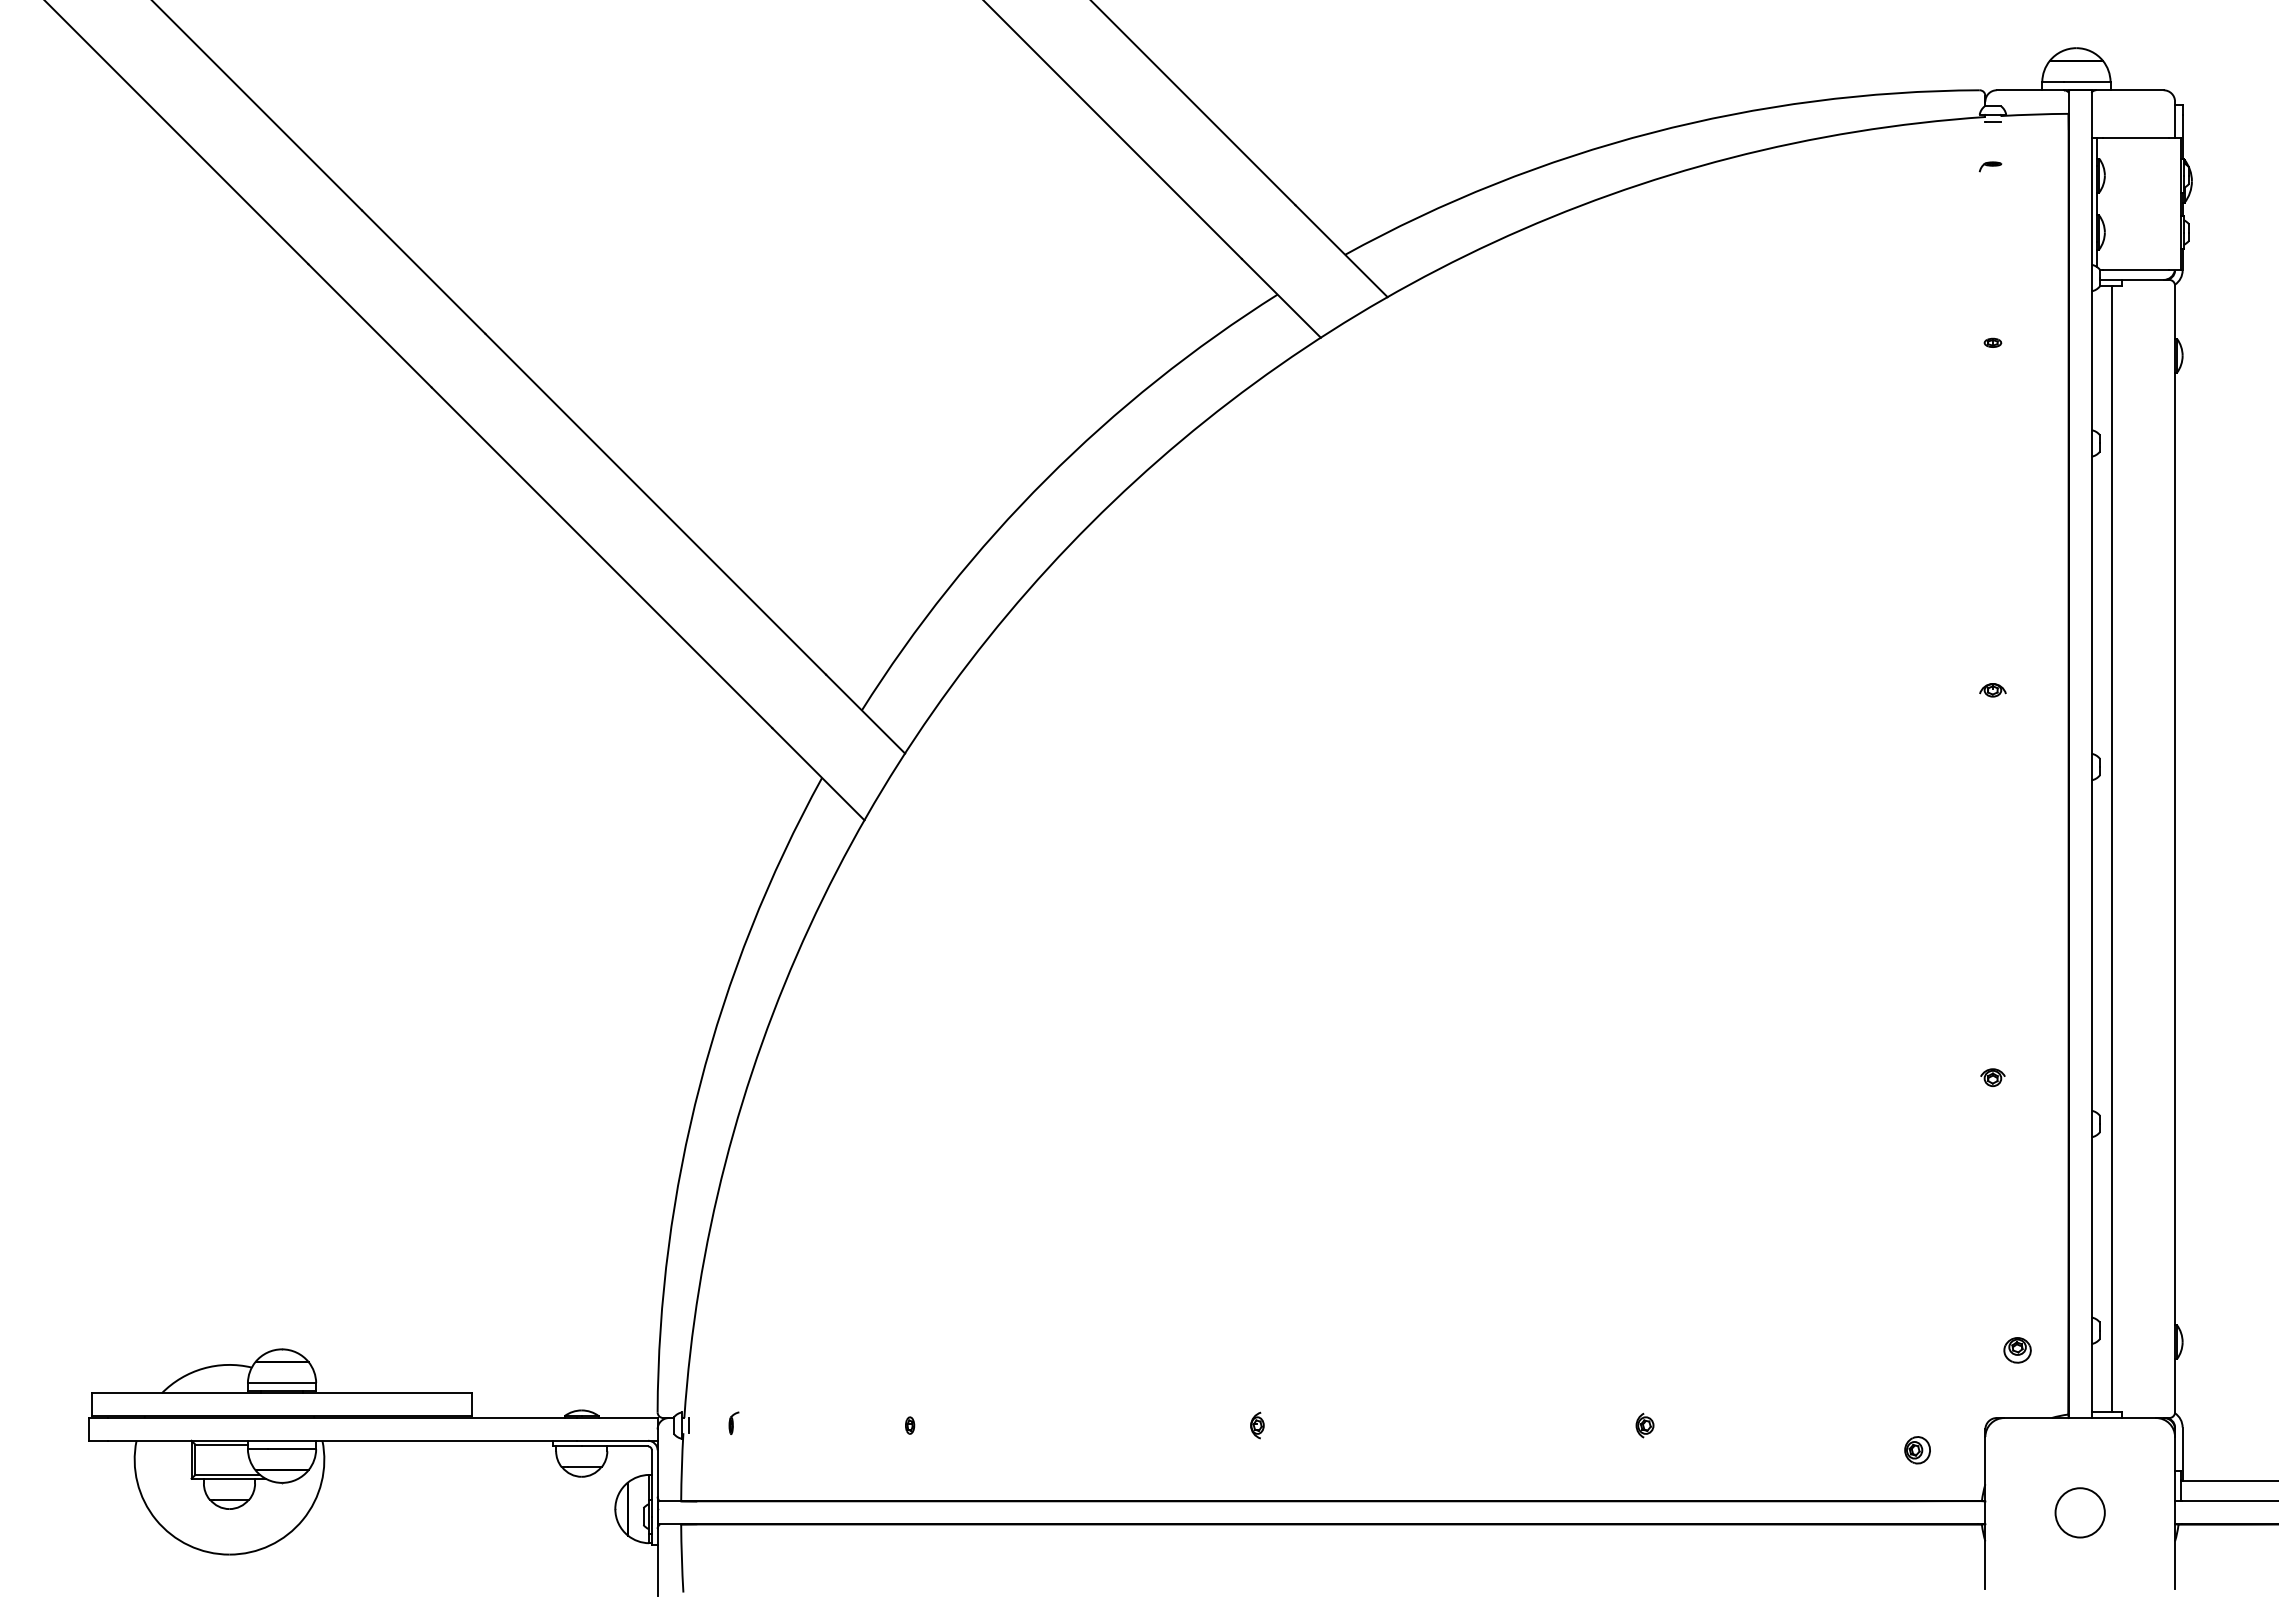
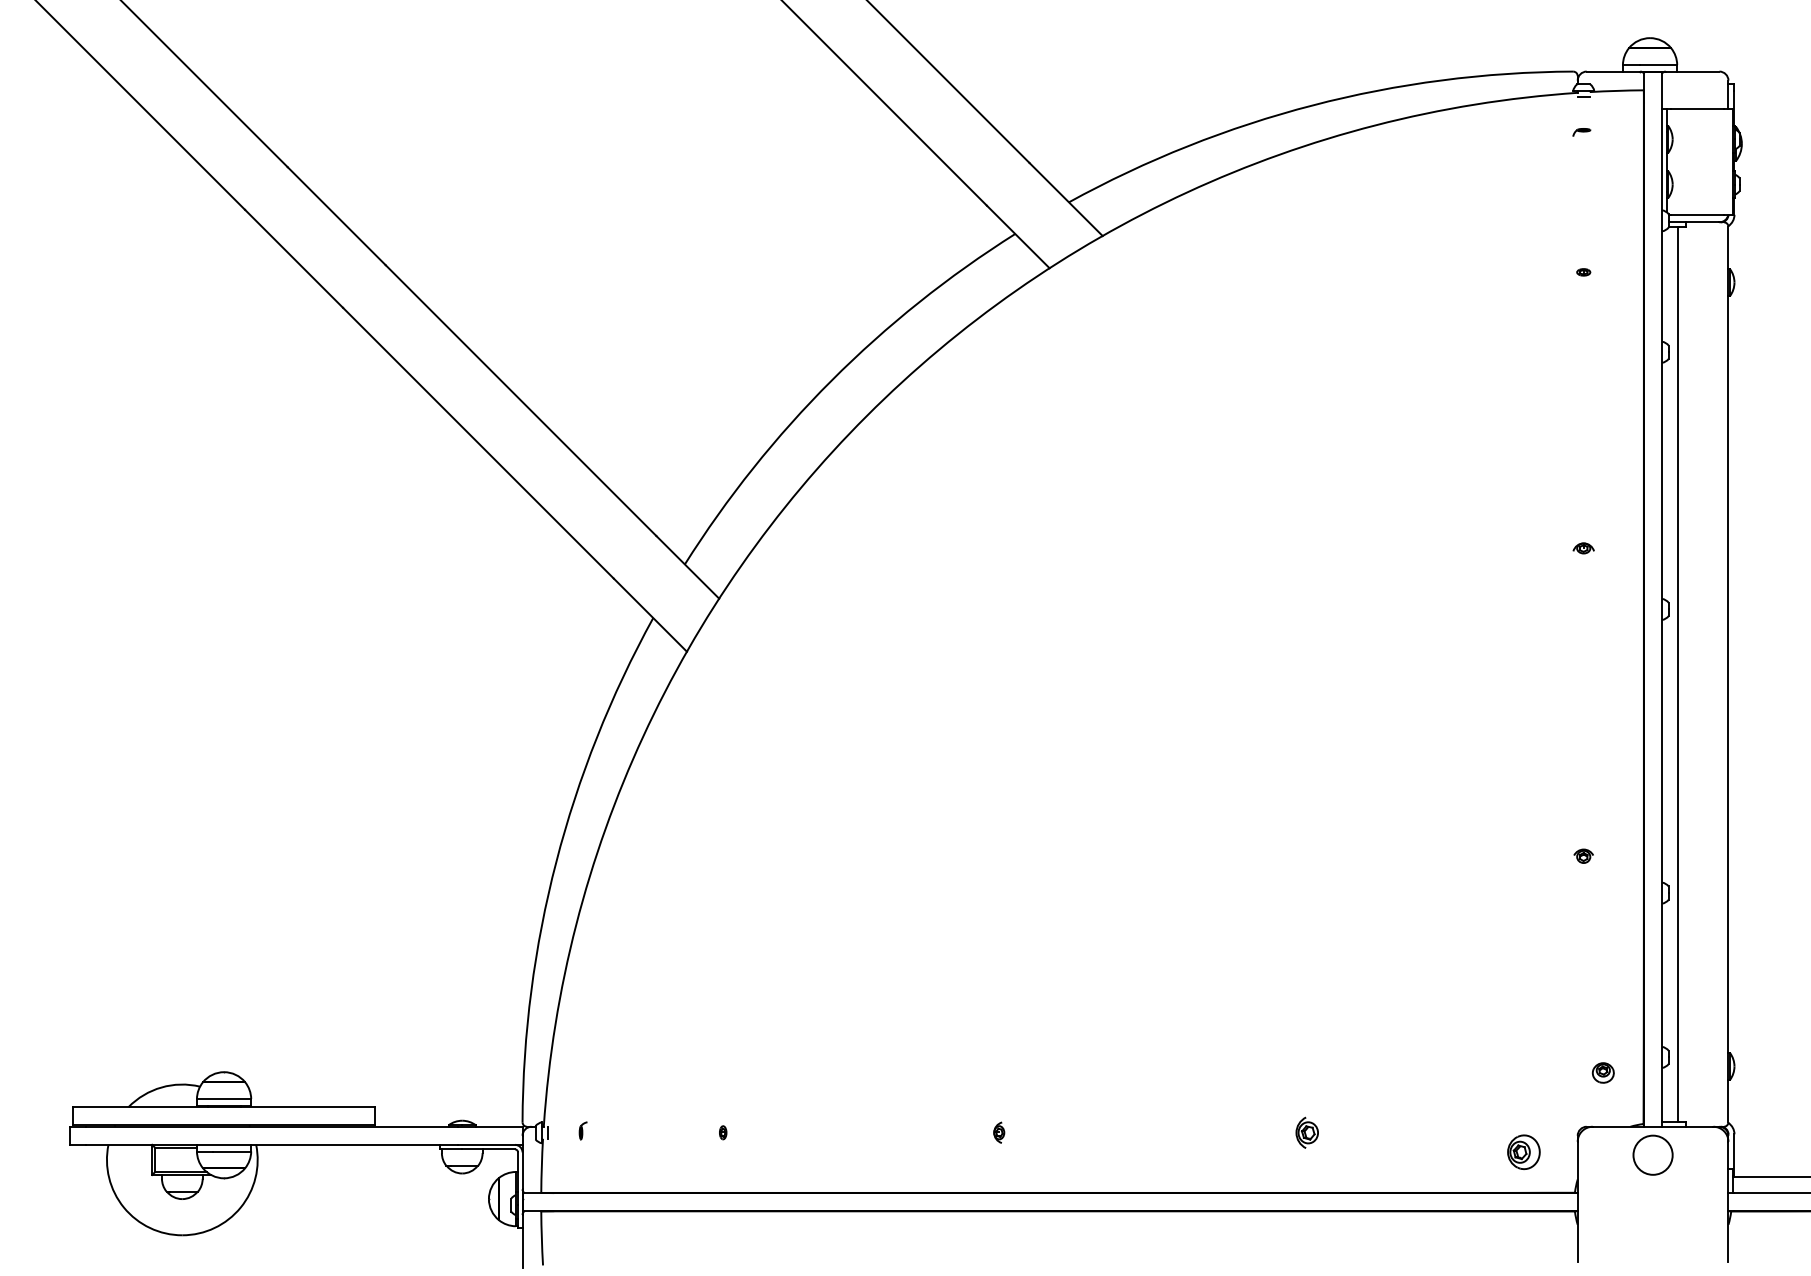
part: (1644, 1425) -> (1306, 1132), size x1.6
part: (1917, 1450) -> (1523, 1152), size x1.6
circle: (2079, 1512) -> (1652, 1154), moved

